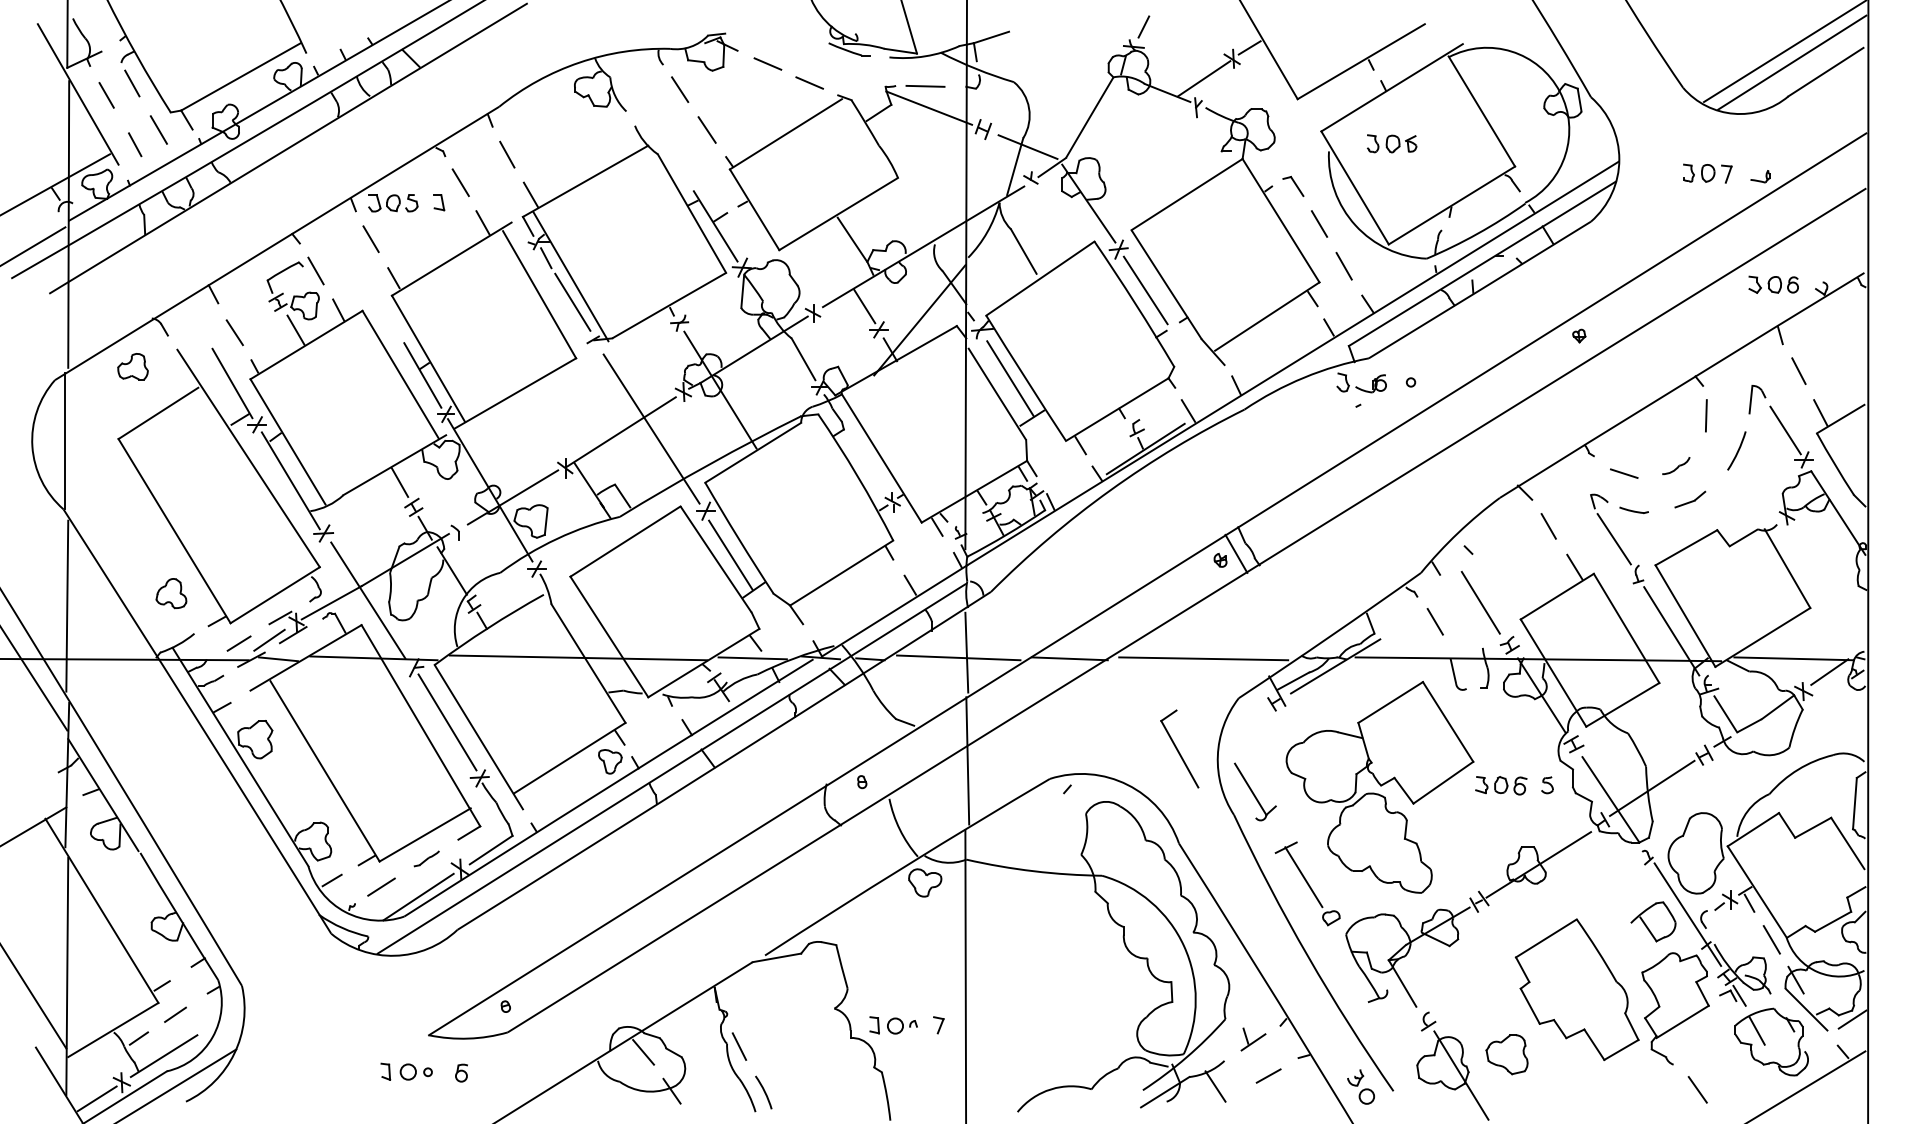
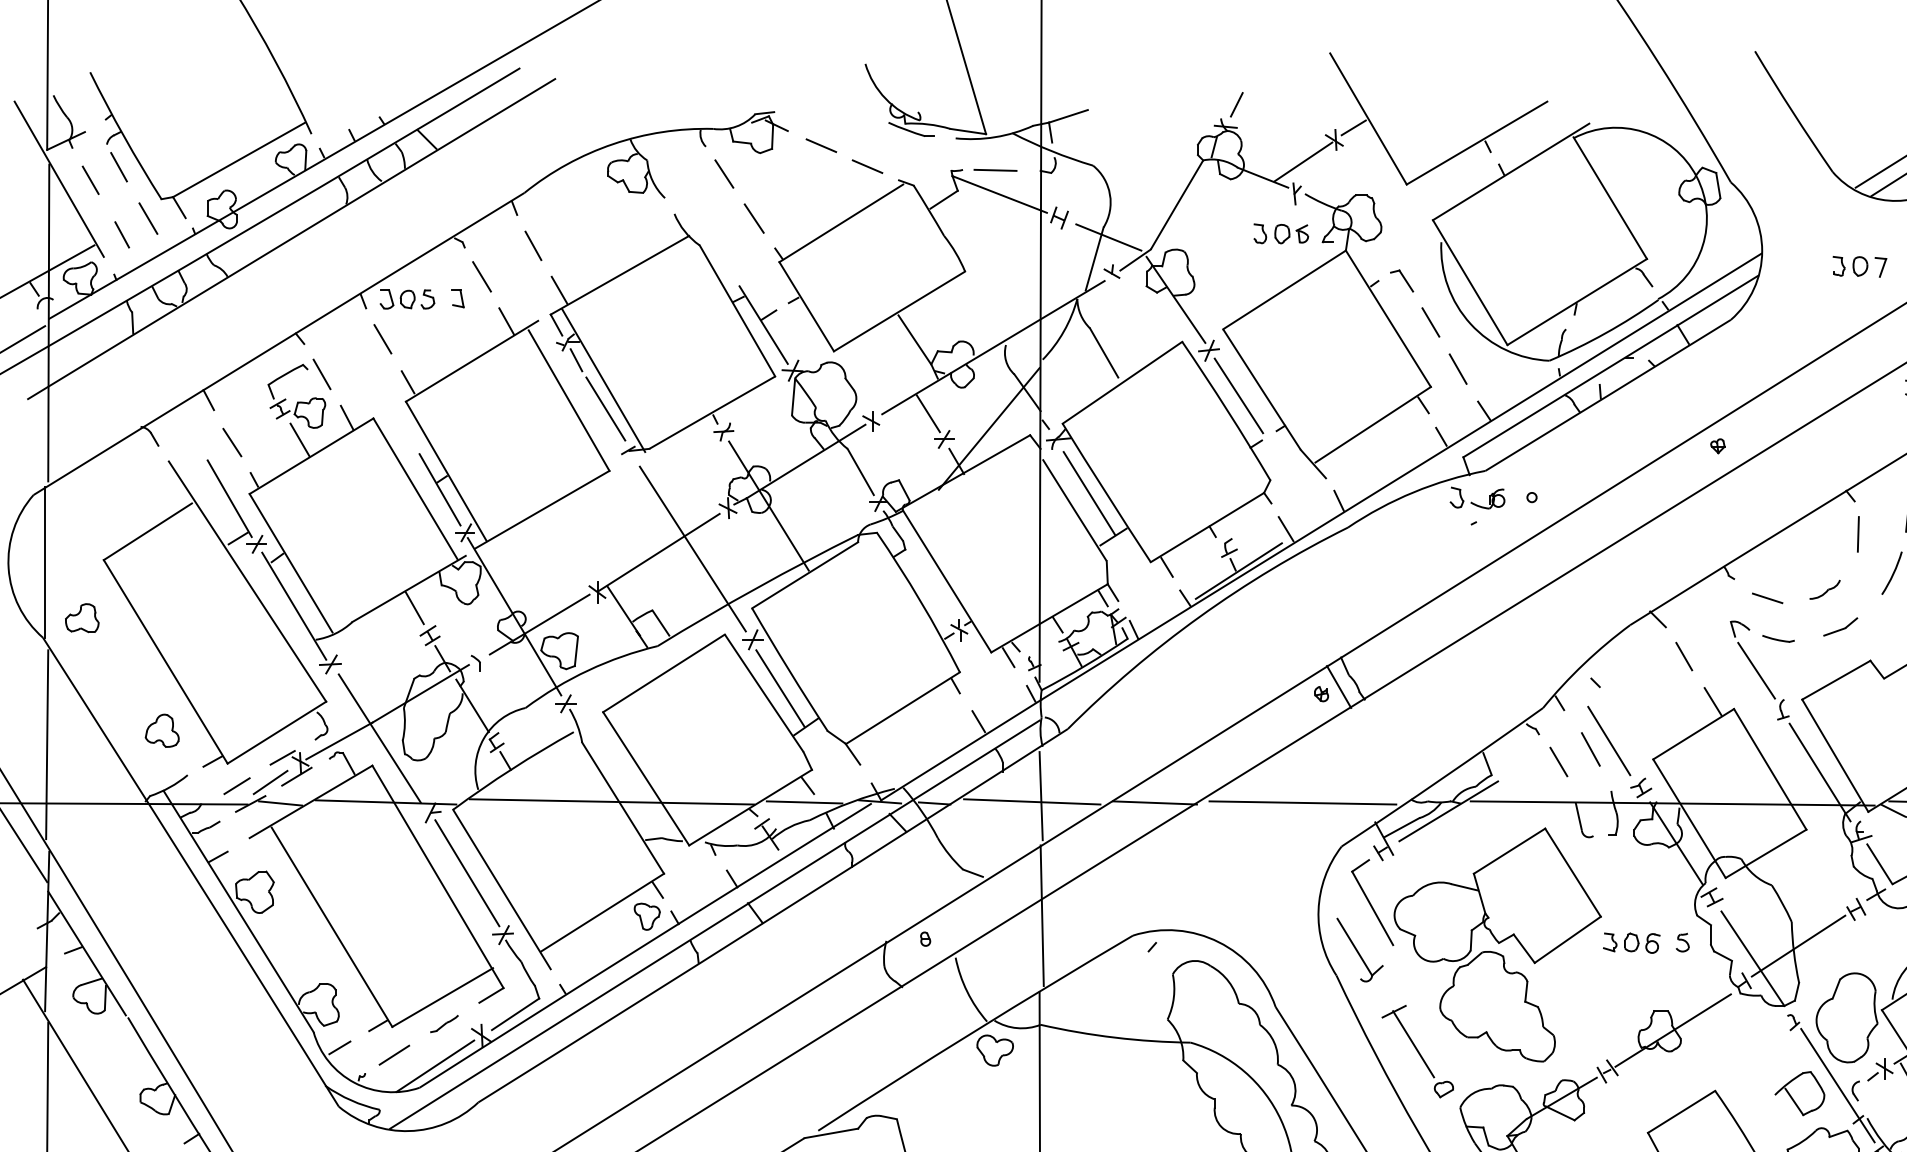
part: (1392, 143) -> (1281, 233), moved
part: (132, 366) -> (81, 618), moved
line: (1464, 610) -> (1591, 749), added
part: (1179, 748) -> (1372, 902), moved

